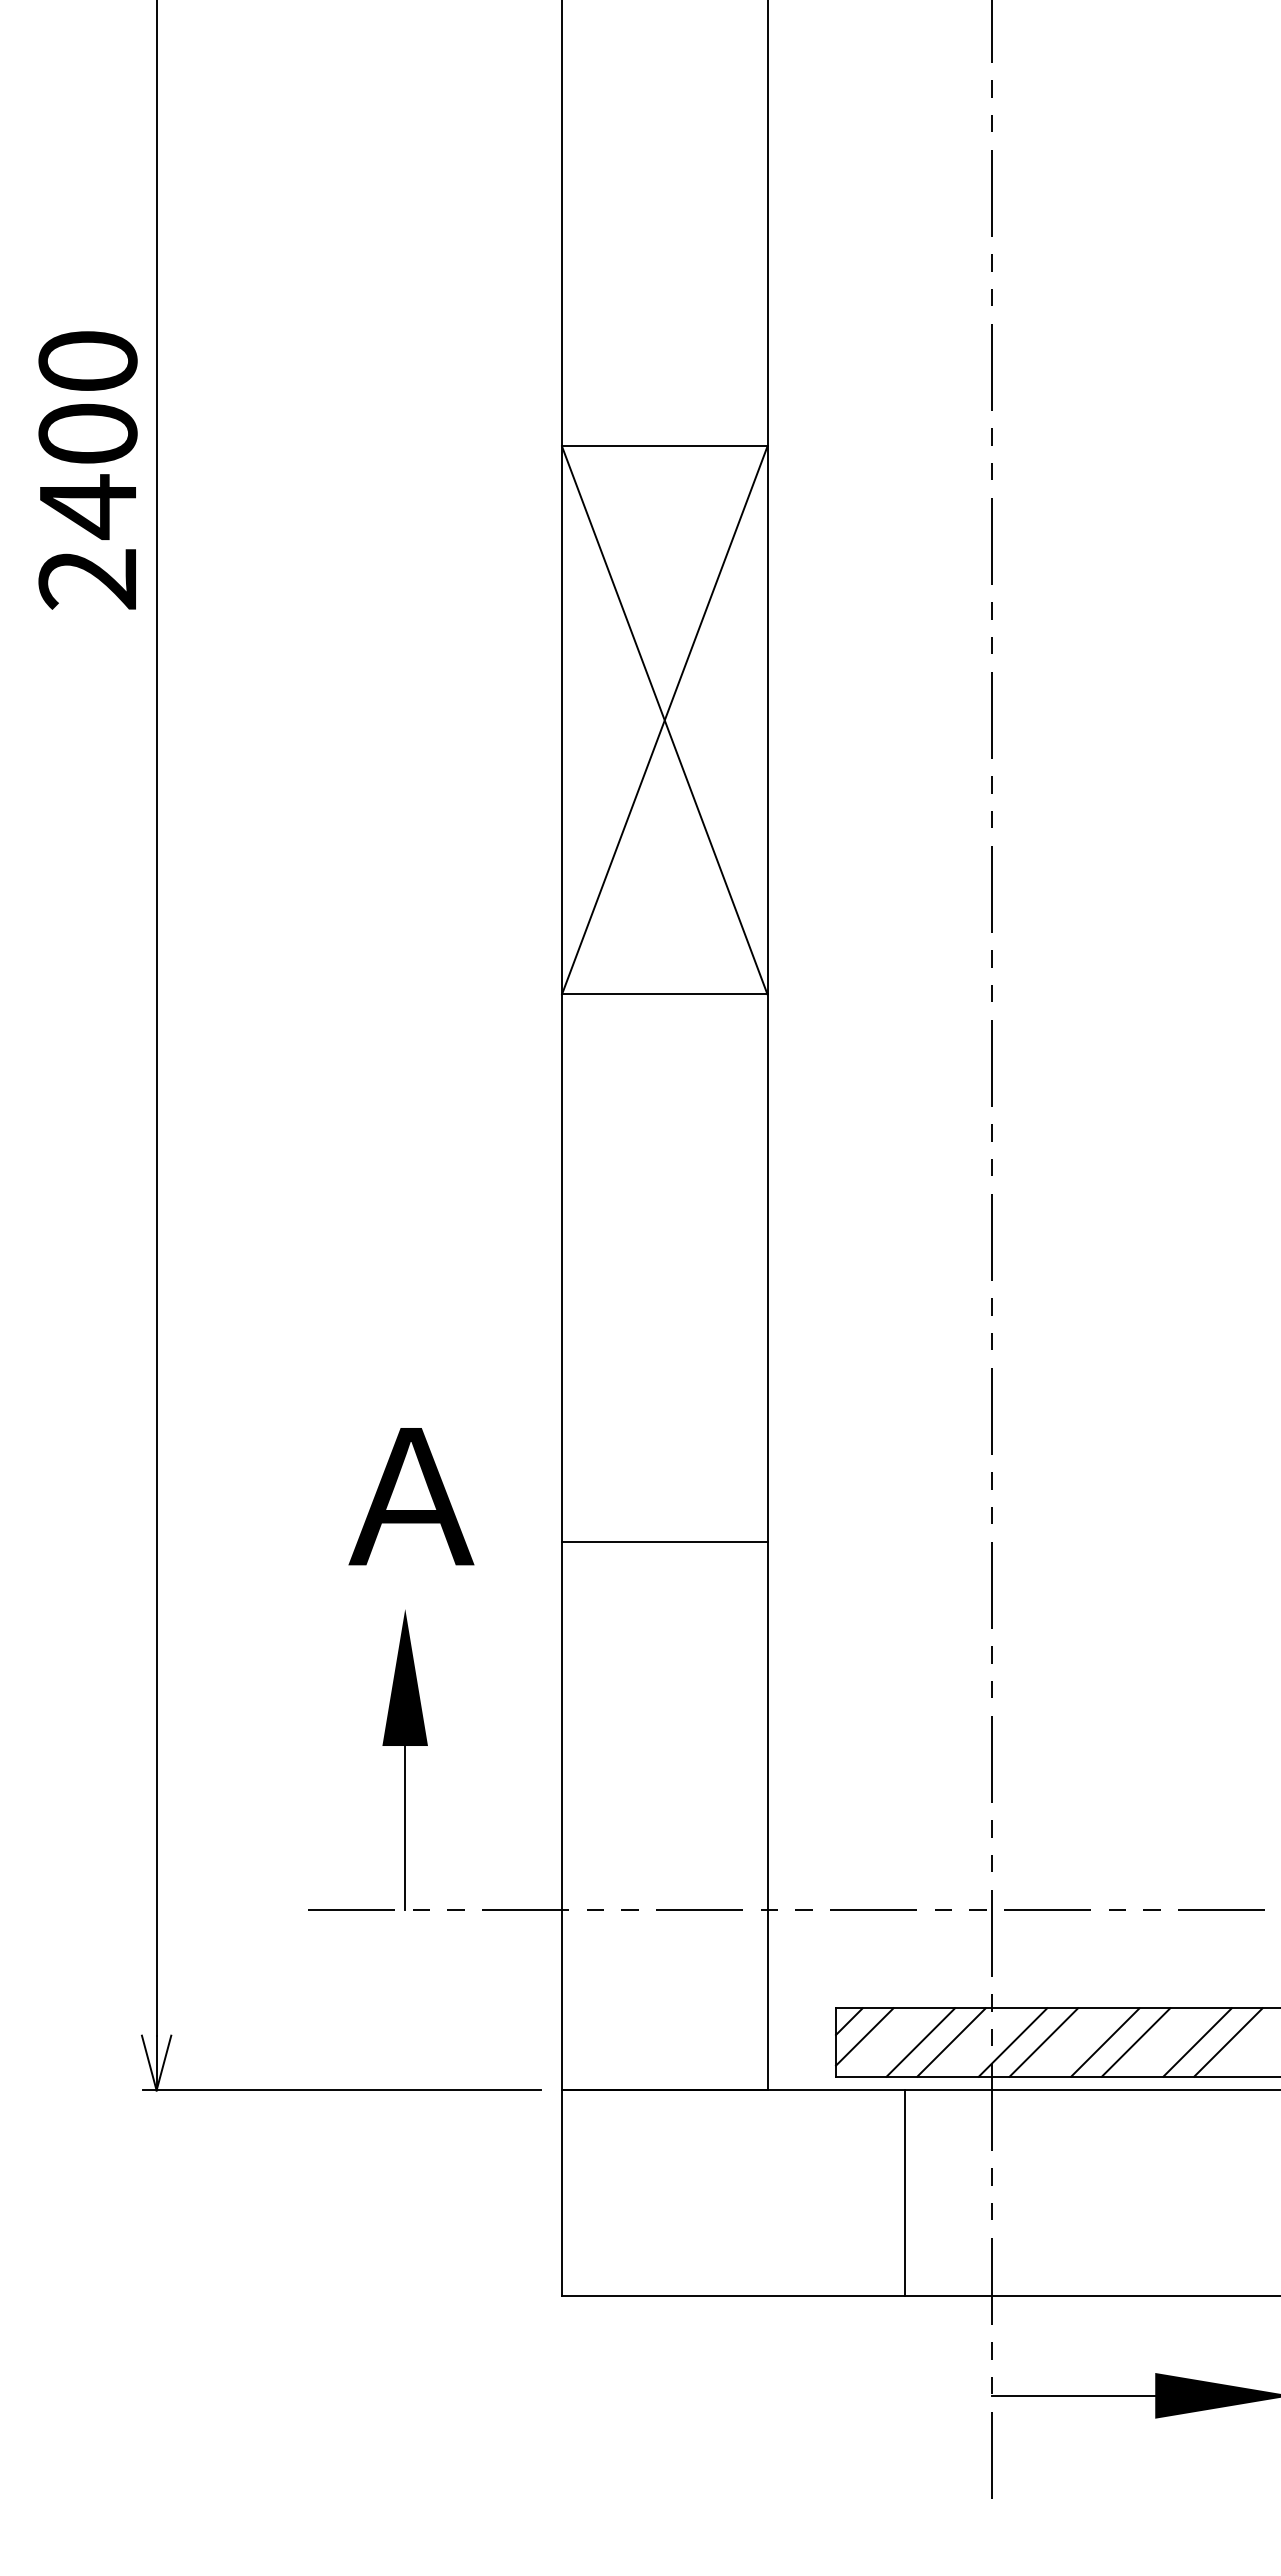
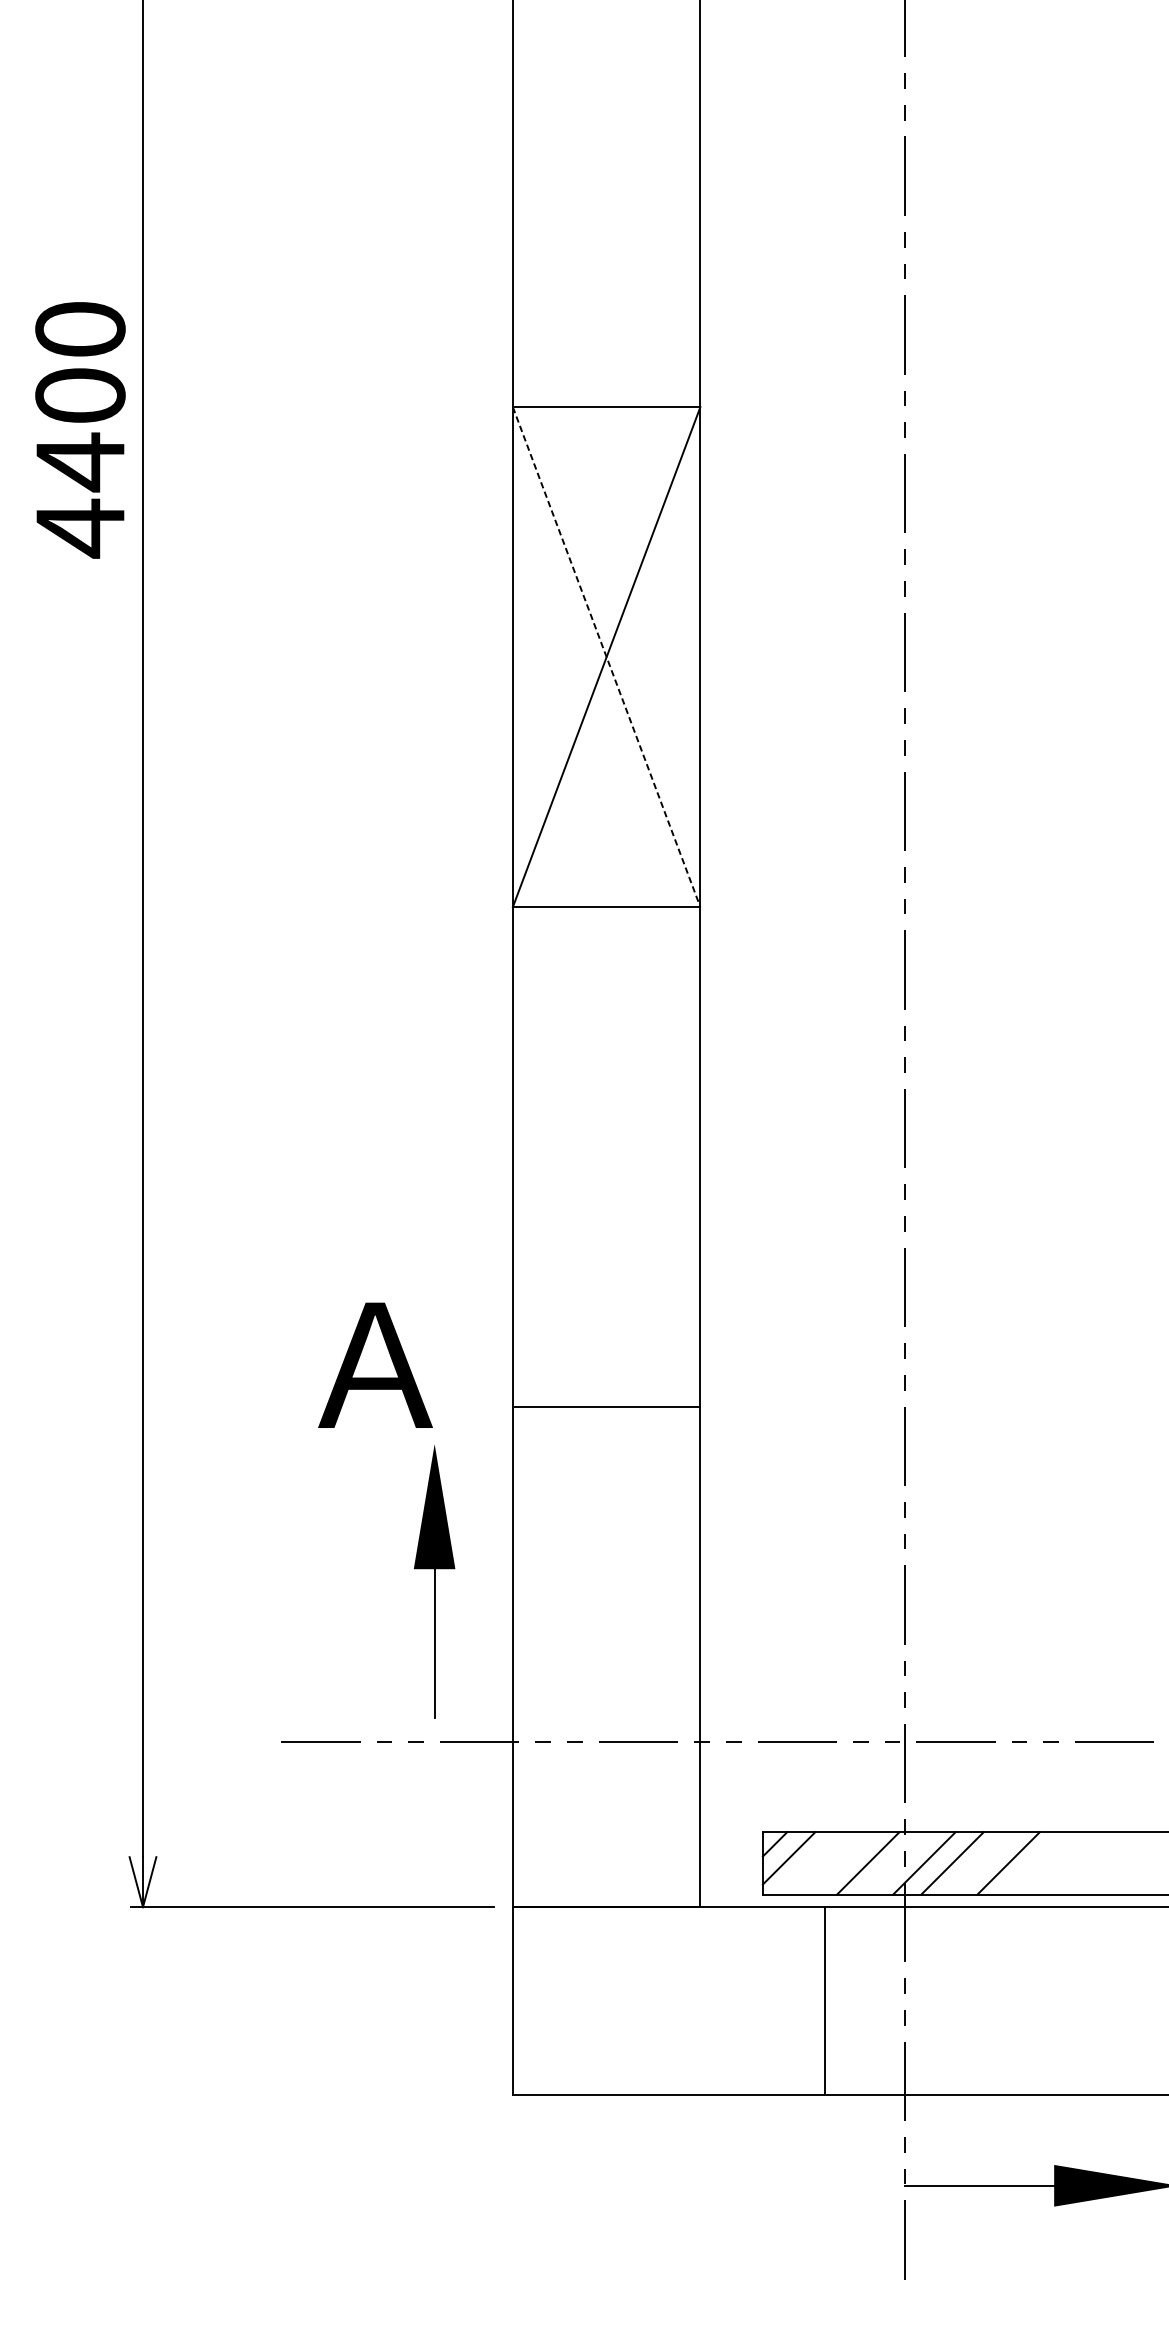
text: (86, 579) -> (79, 528), 2400 -> 4400
line: (664, 720) -> (606, 657), solid -> dashed
part: (404, 1759) -> (433, 1581), moved
line: (920, 2042) -> (839, 1863), removed
line: (1135, 2042) -> (1036, 1863), removed
line: (1197, 2042) -> (1092, 1863), removed
line: (1228, 2042) -> (1120, 1863), removed

